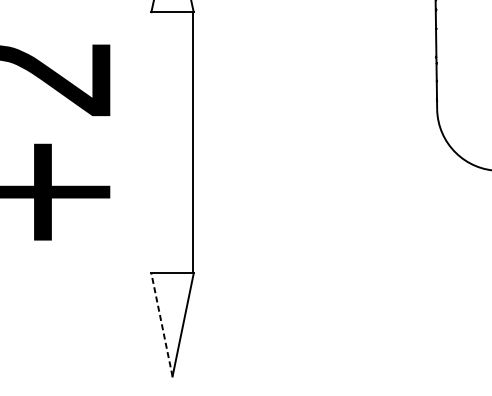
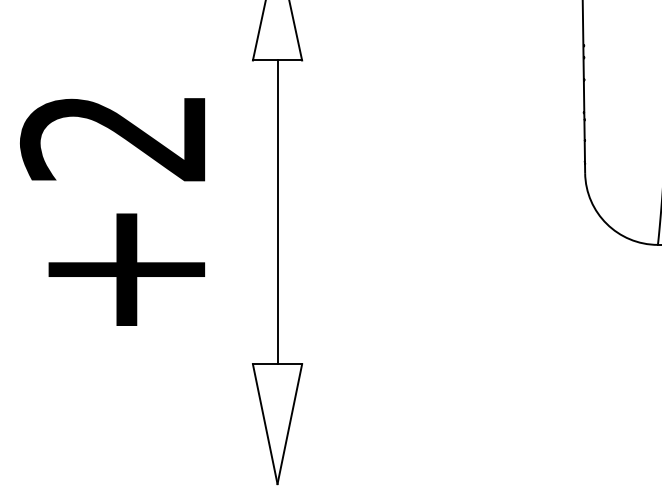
line: (193, 142) -> (277, 212), moved
line: (162, 324) -> (265, 423), dashed -> solid

